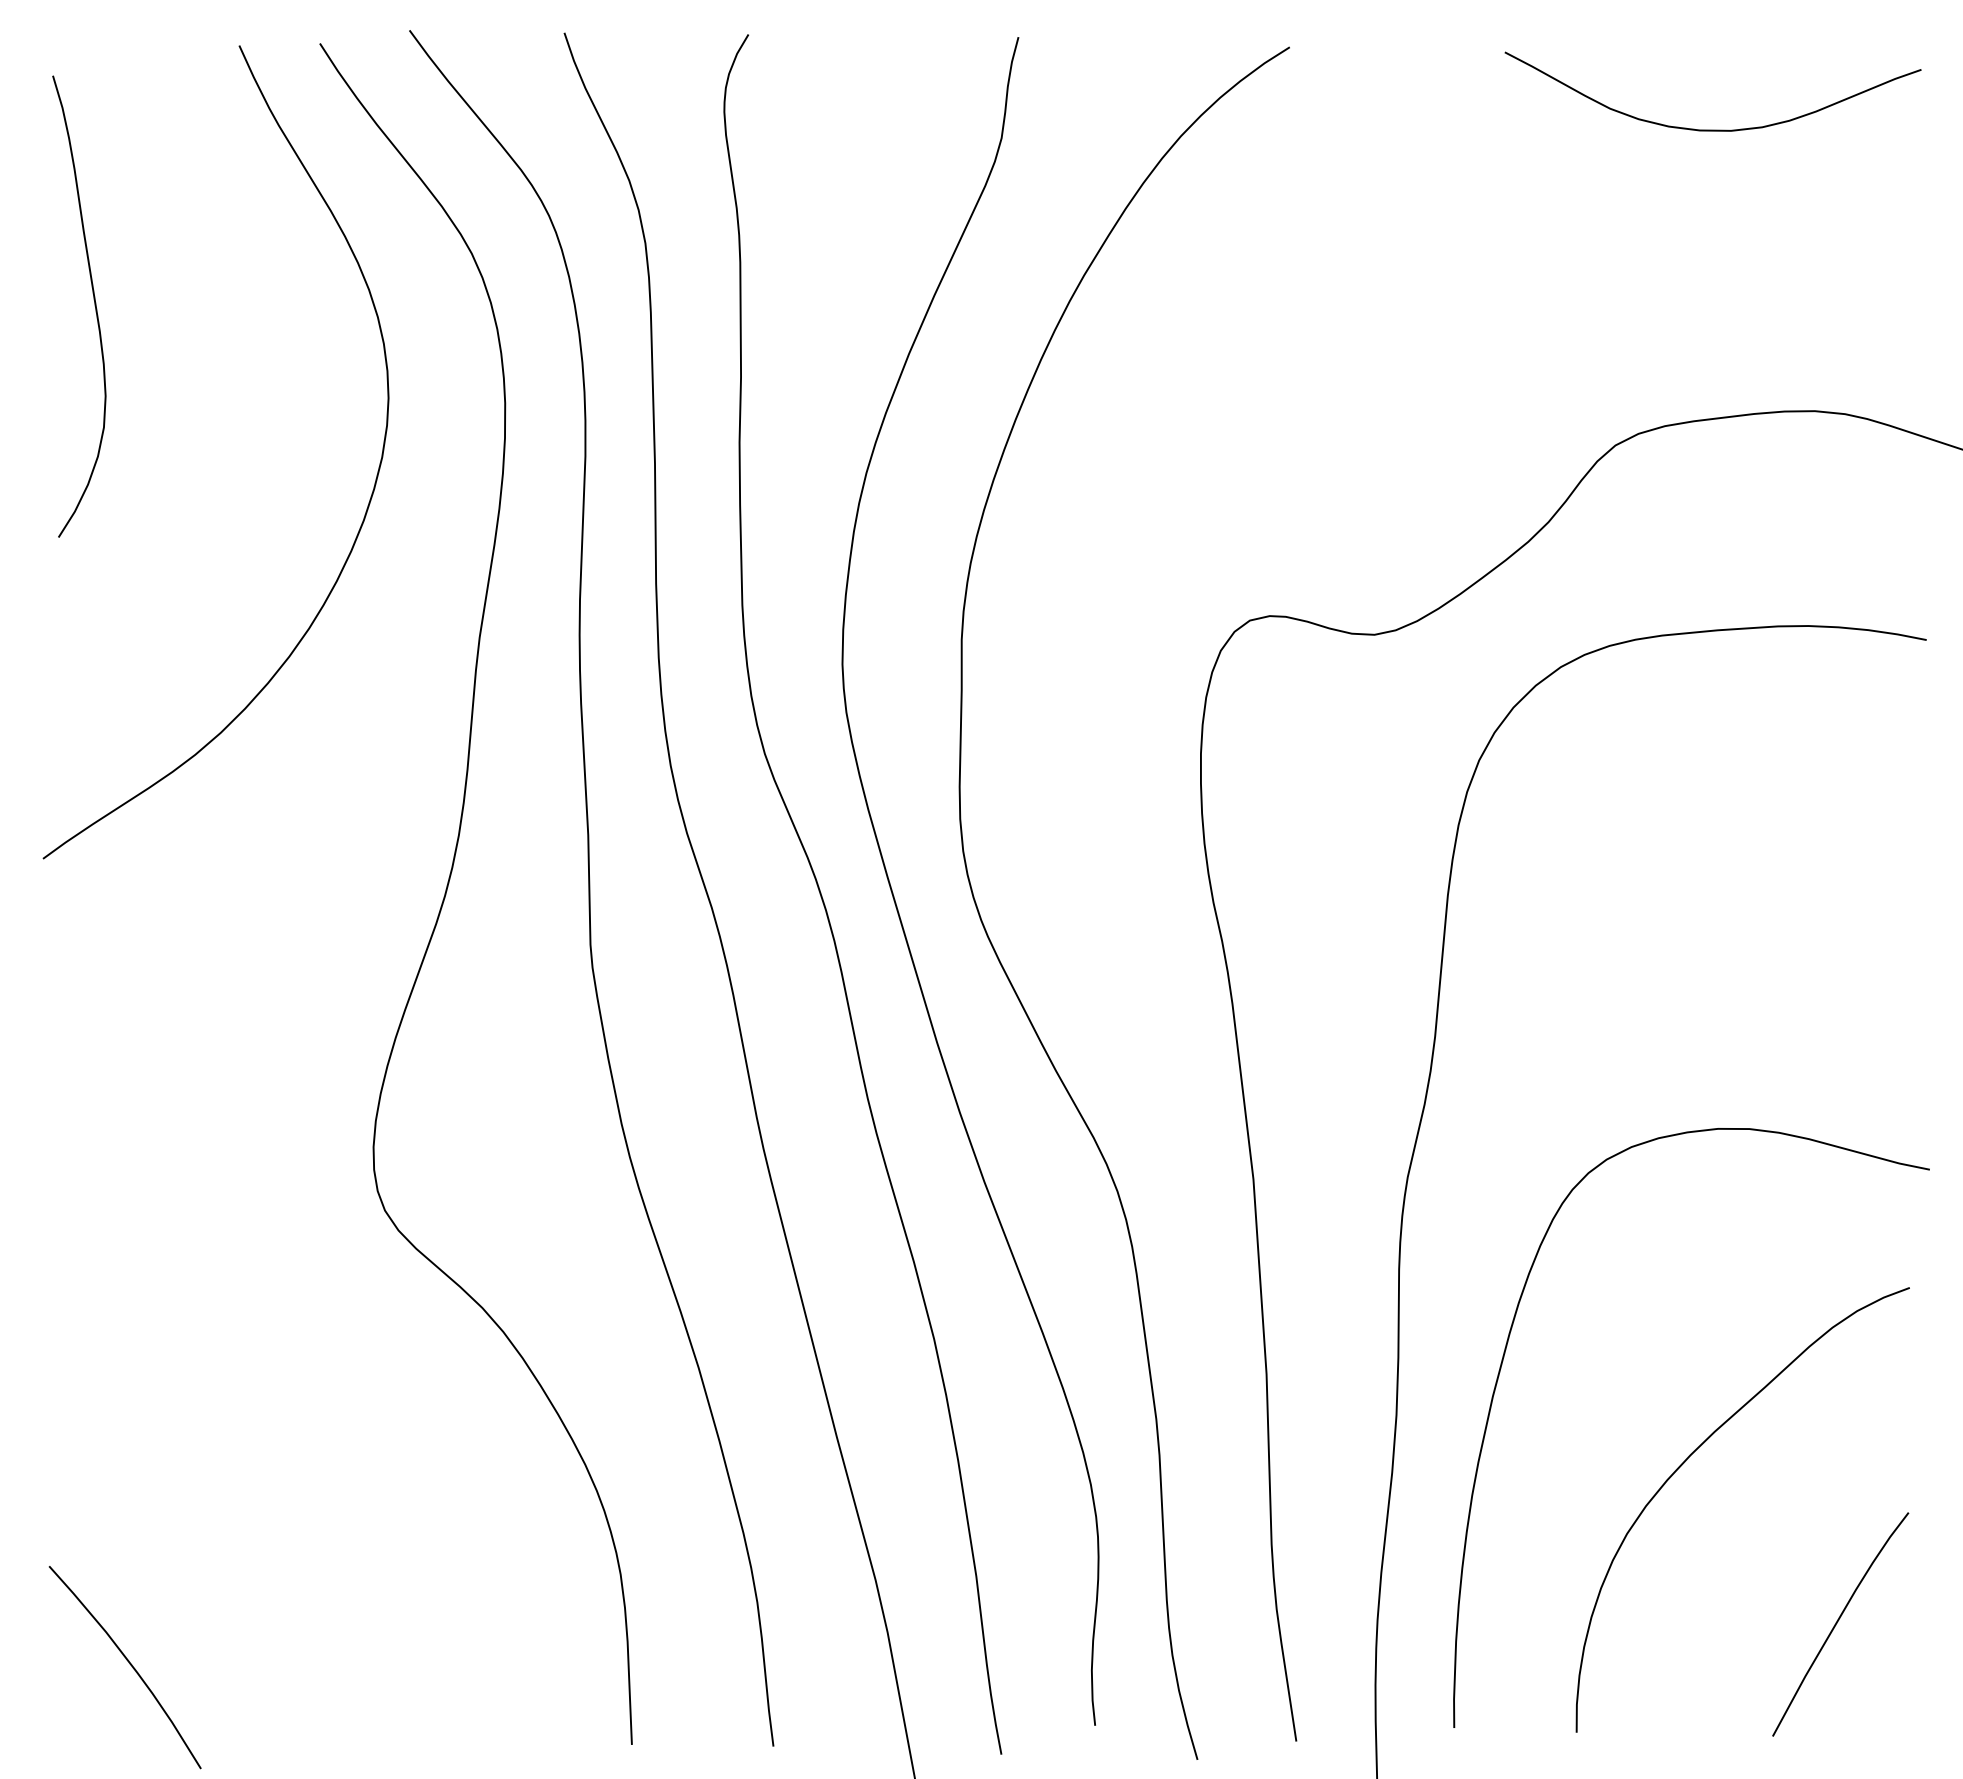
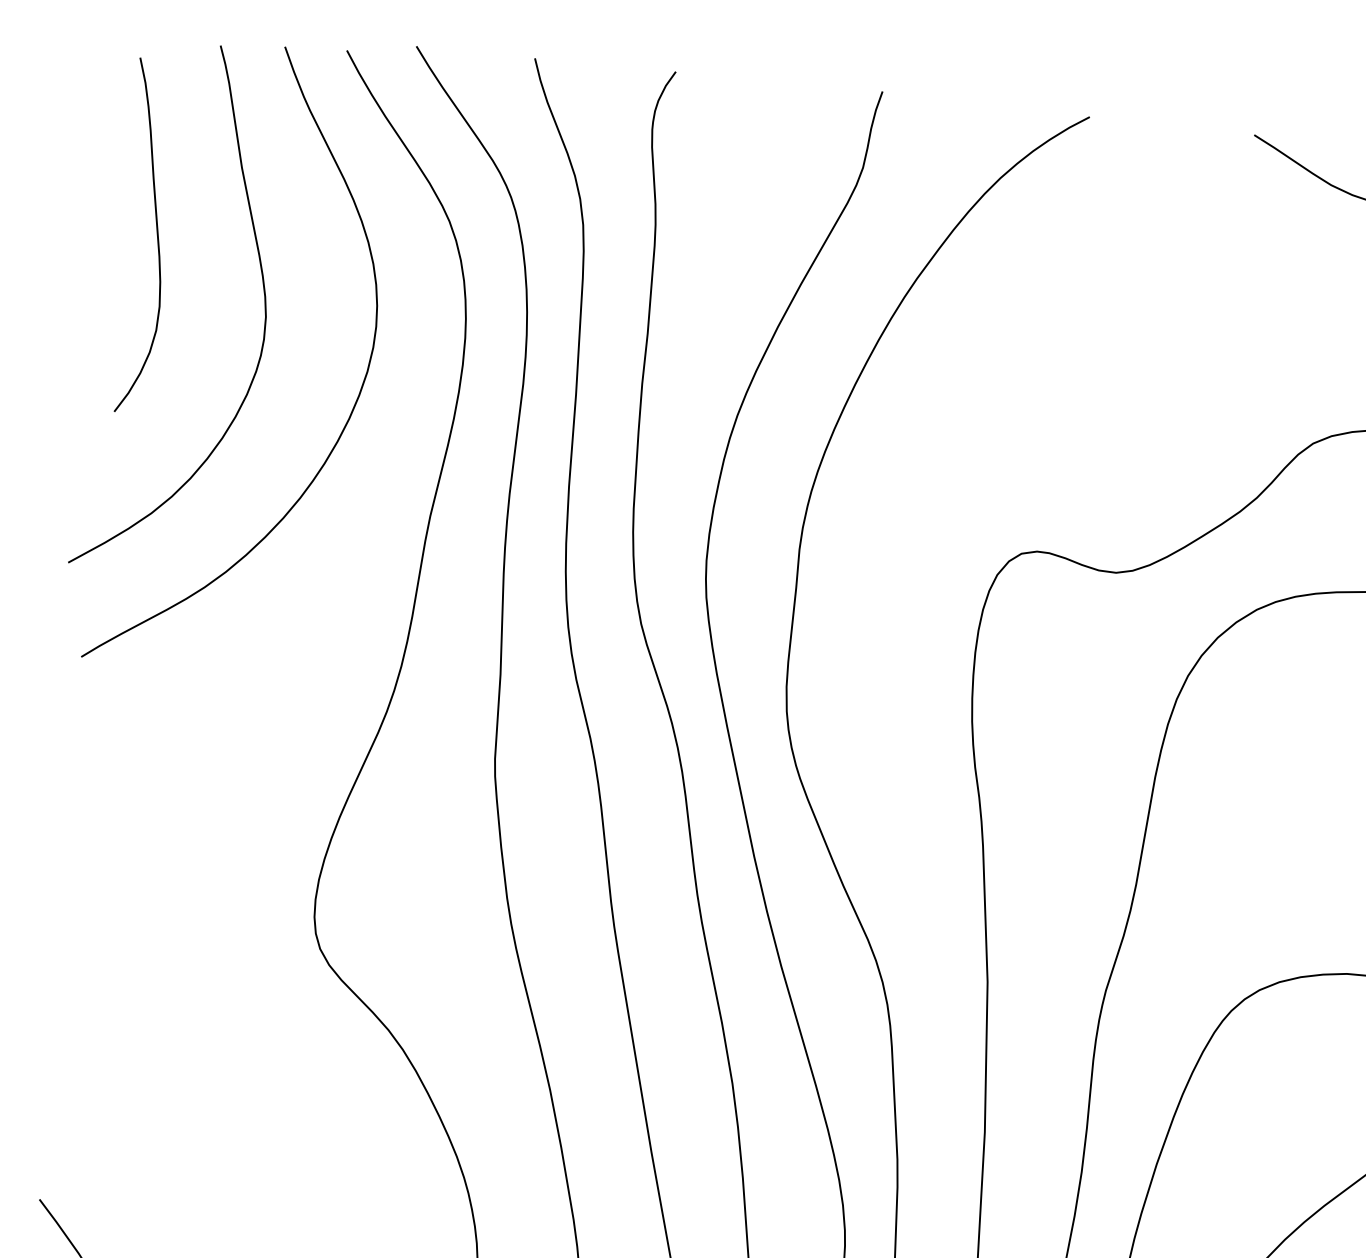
curve: (241, 382) -> (264, 305), added

